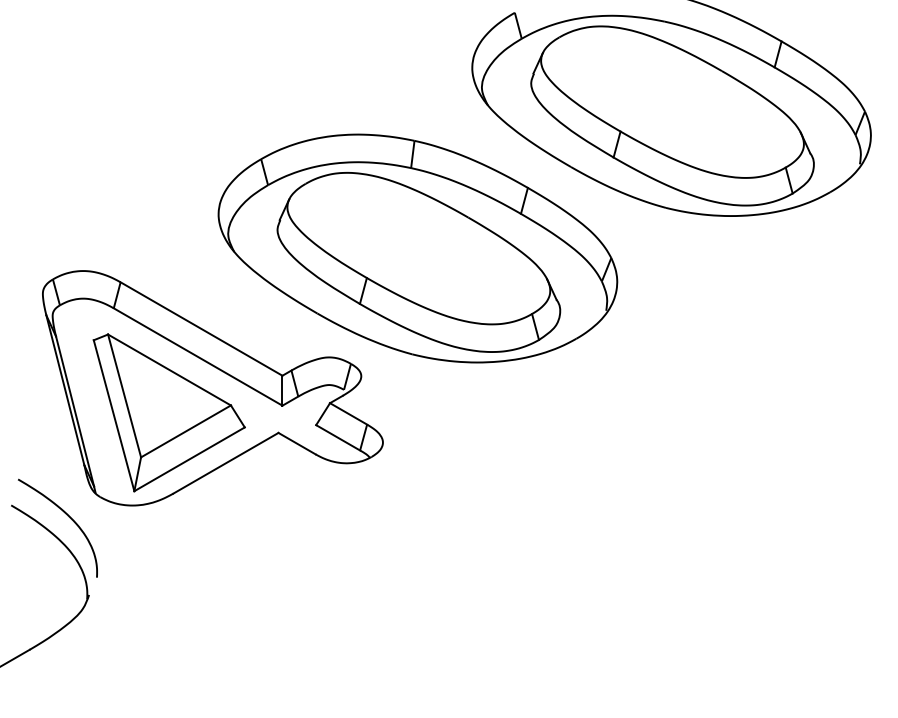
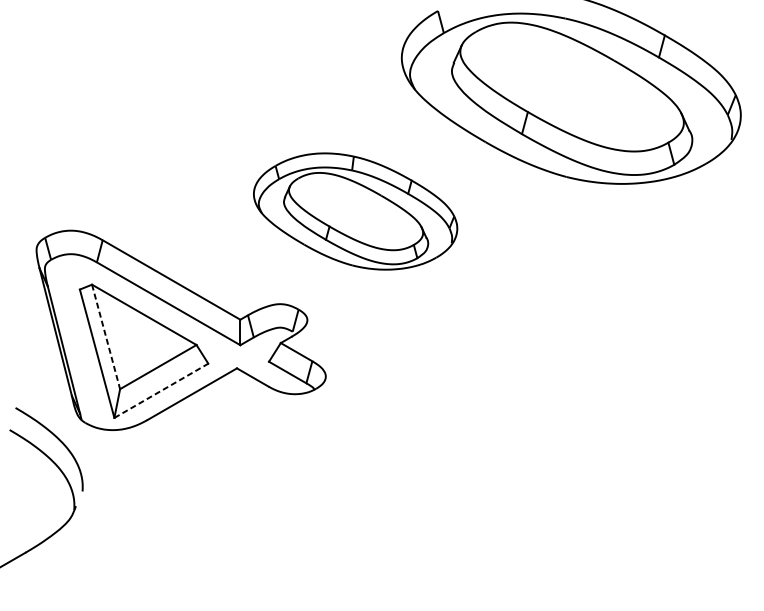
part: (417, 248) -> (355, 211), size x0.6
line: (124, 395) -> (106, 336), solid -> dashed
line: (189, 459) -> (161, 390), solid -> dashed

